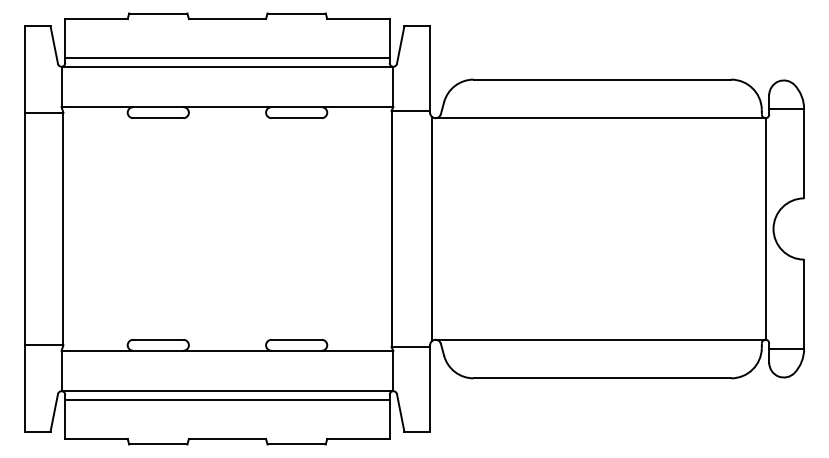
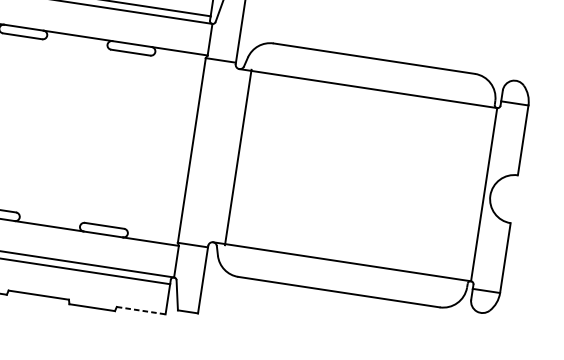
line: (431, 228) -> (237, 157), moved
line: (358, 438) -> (141, 310), solid -> dashed

